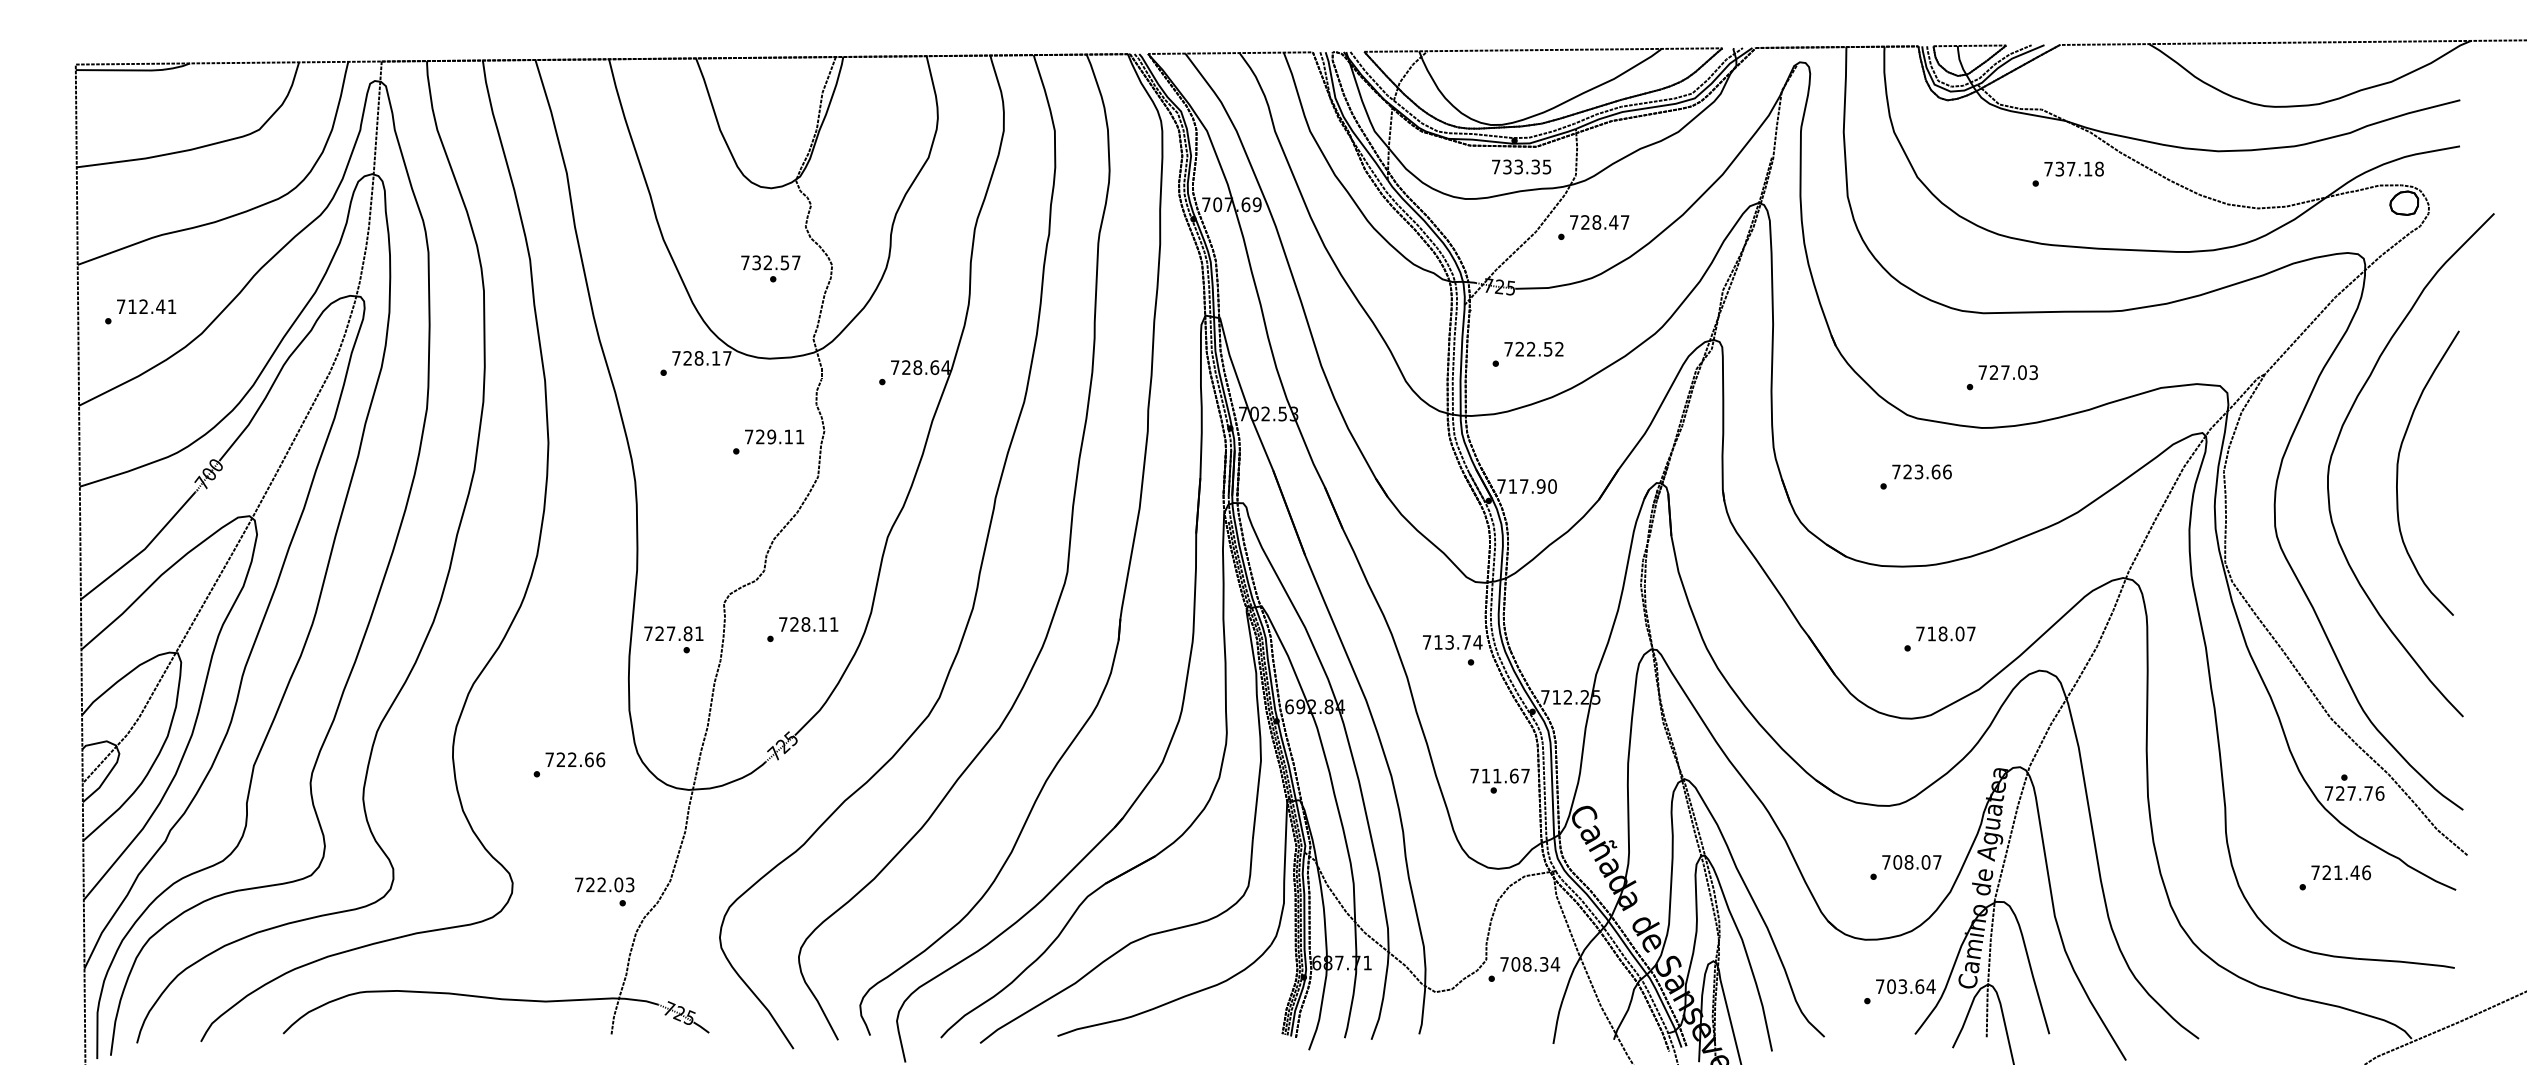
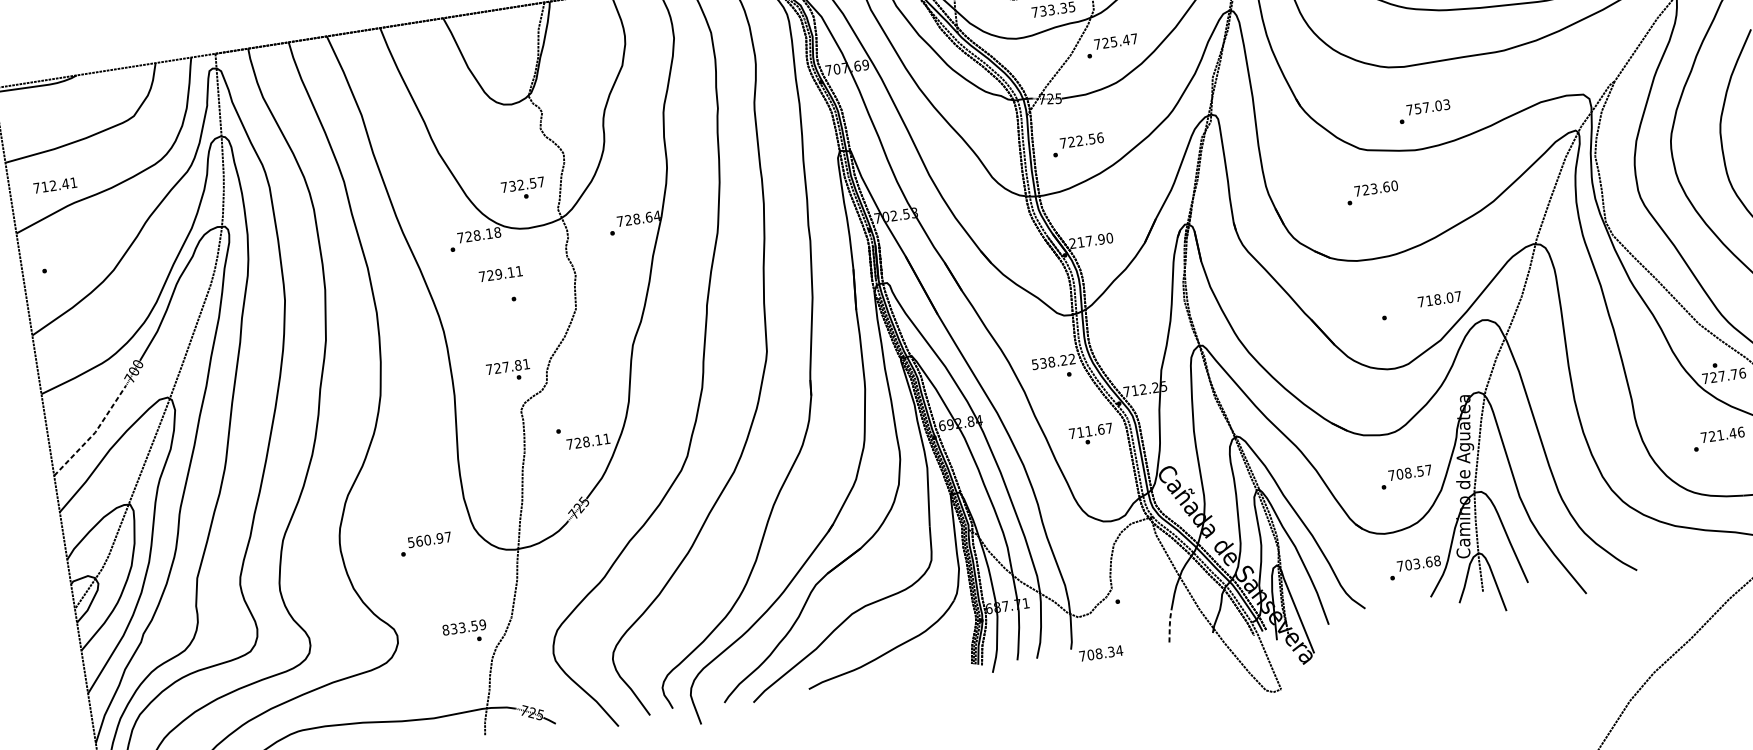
text: (1596, 222) -> (1113, 41), 728.47 -> 725.47
text: (770, 268) -> (523, 188), moved
text: (146, 306) -> (55, 185), moved
text: (1559, 348) -> (1100, 137), 722.52 -> 722.56
text: (727, 358) -> (497, 232), 728.17 -> 728.18
text: (1994, 372) -> (1418, 108), 727.03 -> 757.03
text: (774, 436) -> (500, 273), moved
text: (1947, 471) -> (1394, 185), 723.66 -> 723.60
text: (1501, 486) -> (1072, 243), 717.90 -> 217.90
line: (143, 550) -> (94, 433), solid -> dashed
text: (808, 624) -> (588, 441), moved
text: (1945, 633) -> (1439, 298), moved
text: (673, 639) -> (508, 371), moved
text: (1452, 642) -> (1053, 361), 713.74 -> 538.22
text: (575, 759) -> (429, 539), 722.66 -> 560.97
text: (1499, 780) -> (1090, 434), moved
text: (1925, 862) -> (1420, 471), 708.07 -> 708.57
text: (604, 884) -> (464, 627), 722.03 -> 833.59
text: (1530, 964) -> (1101, 653), moved
text: (1930, 986) -> (1436, 560), 703.64 -> 703.68
line: (1557, 1021) -> (1170, 625), solid -> dashed

